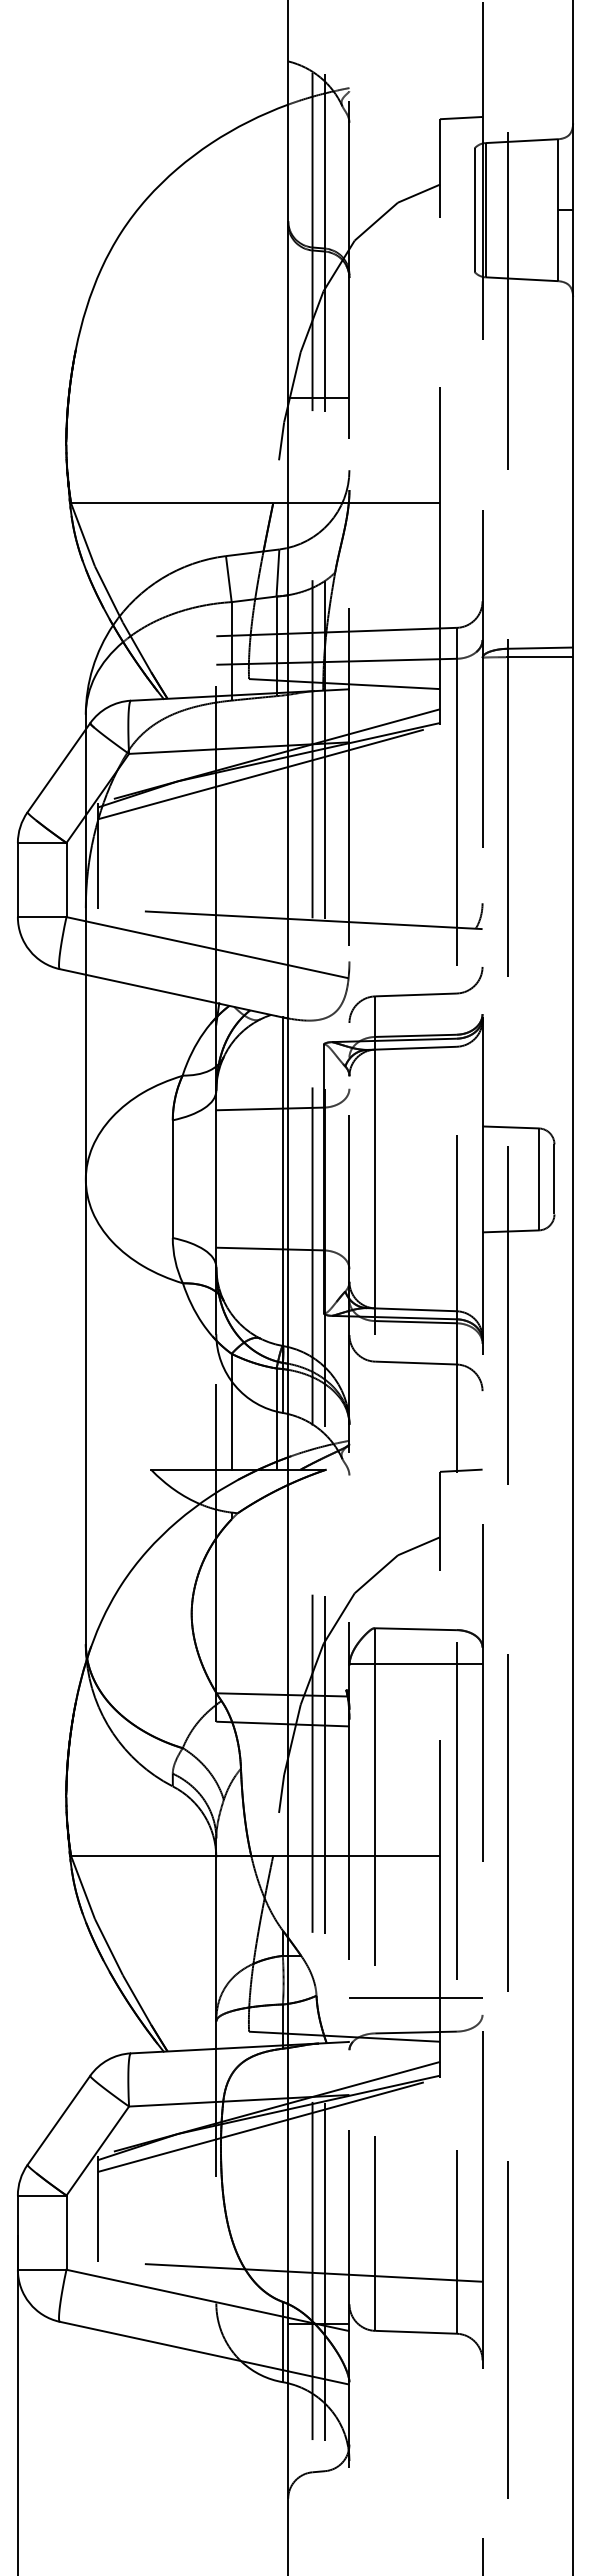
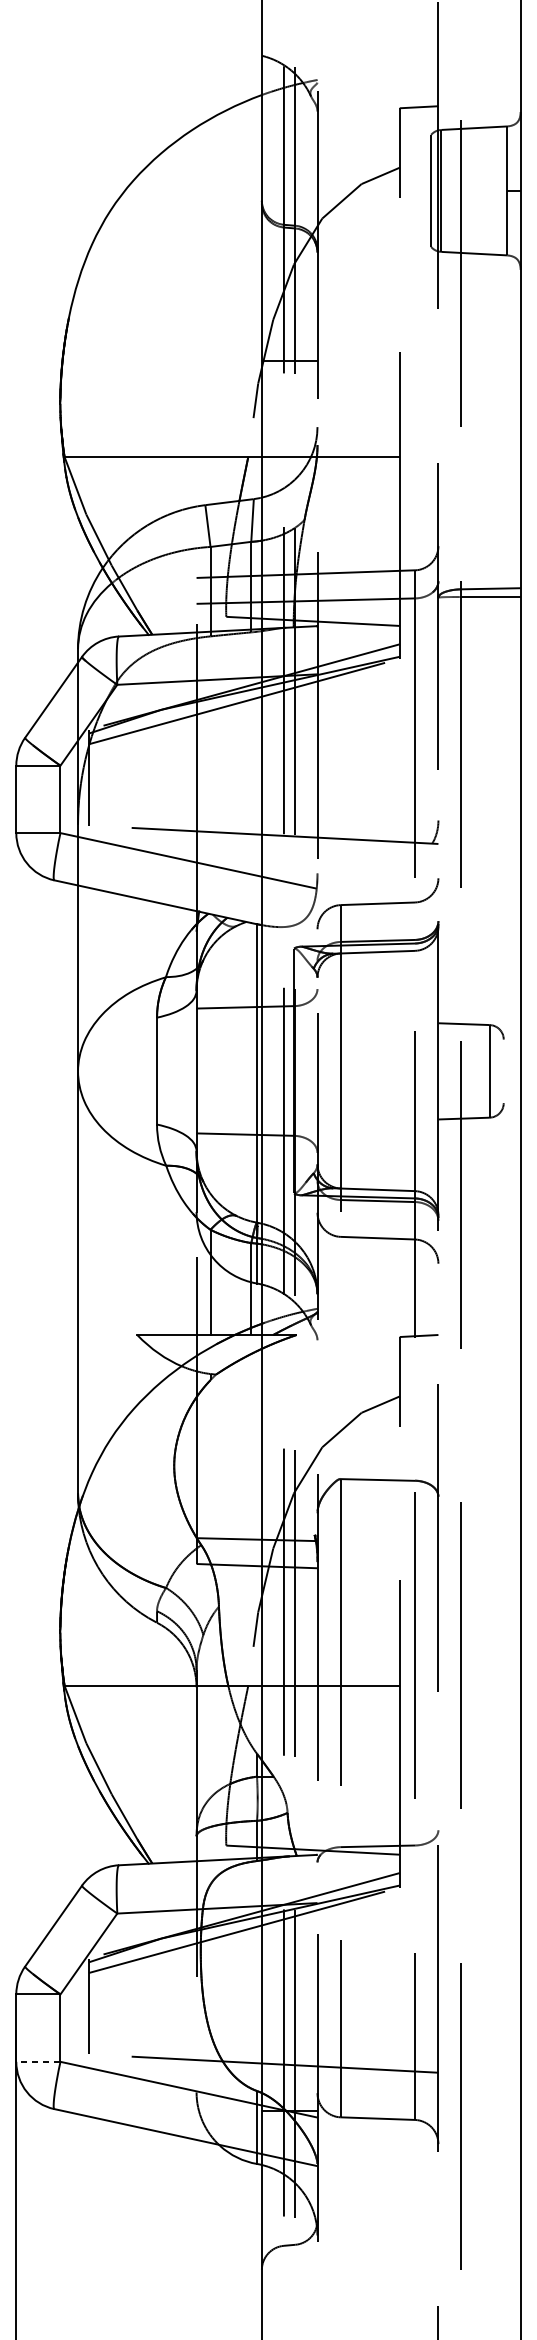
line: (554, 1179) -> (503, 1071), removed
line: (415, 1663) -> (377, 1511), removed
line: (415, 1997) -> (377, 1814), removed
line: (41, 2269) -> (37, 2061), solid -> dashed

